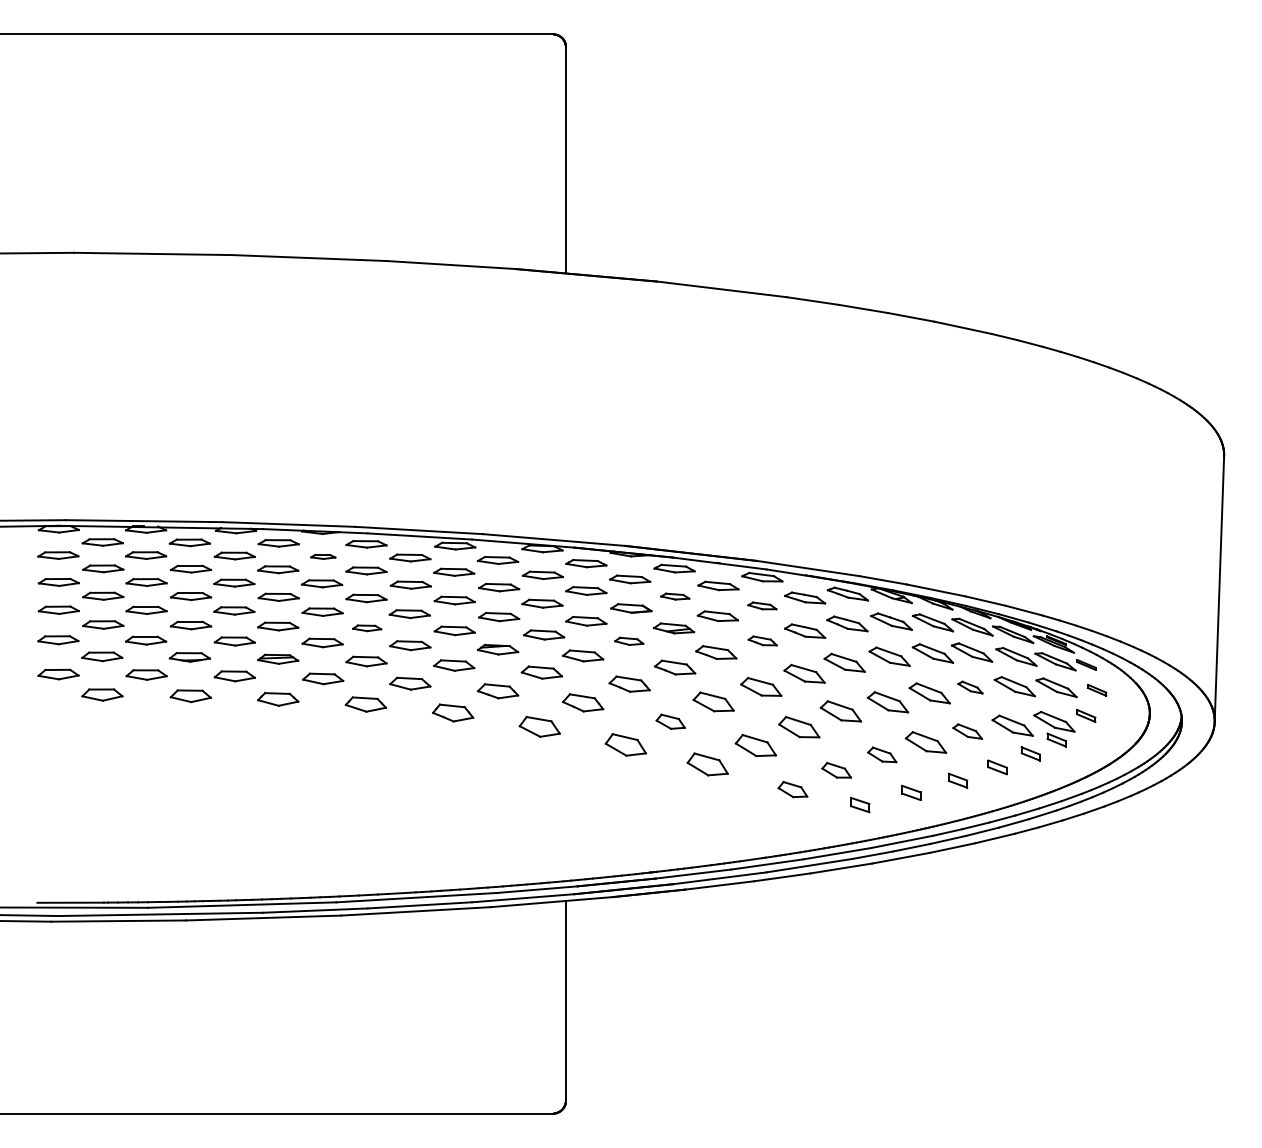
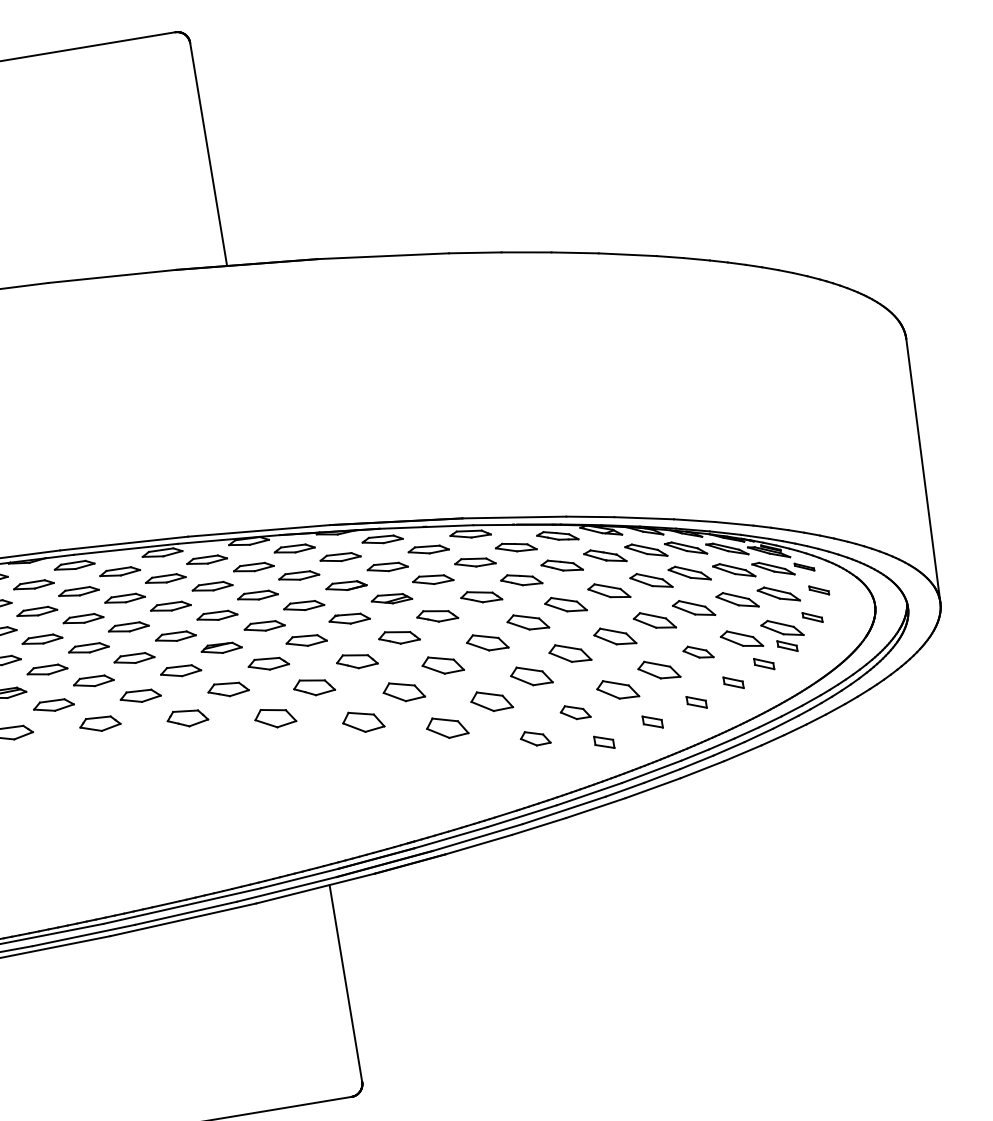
part: (323, 556) -> (34, 584), size x1.67
part: (675, 596) -> (387, 566), size x1.43
part: (762, 605) -> (475, 561), size x1.43
part: (367, 628) -> (89, 648), size x1.43
part: (762, 640) -> (480, 595), size x1.43
part: (629, 641) -> (349, 618), size x1.43
part: (970, 687) -> (693, 608), size x1.67
part: (670, 721) -> (403, 690), size x1.43
part: (882, 754) -> (617, 688), size x1.43

